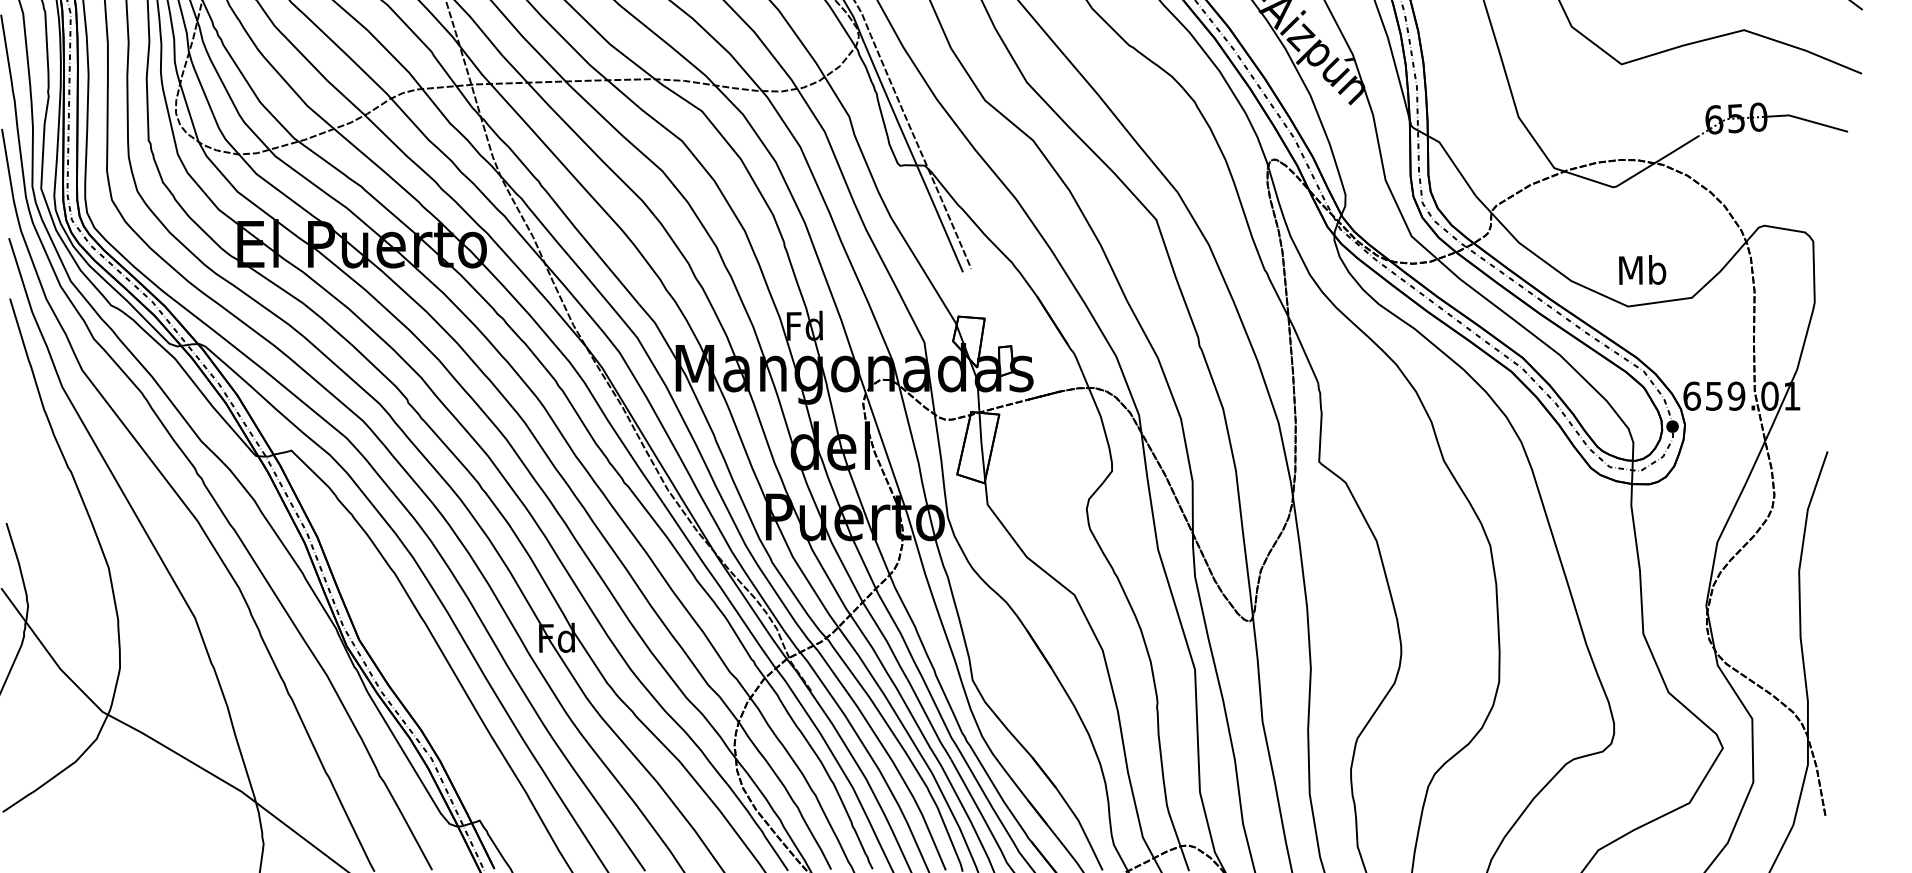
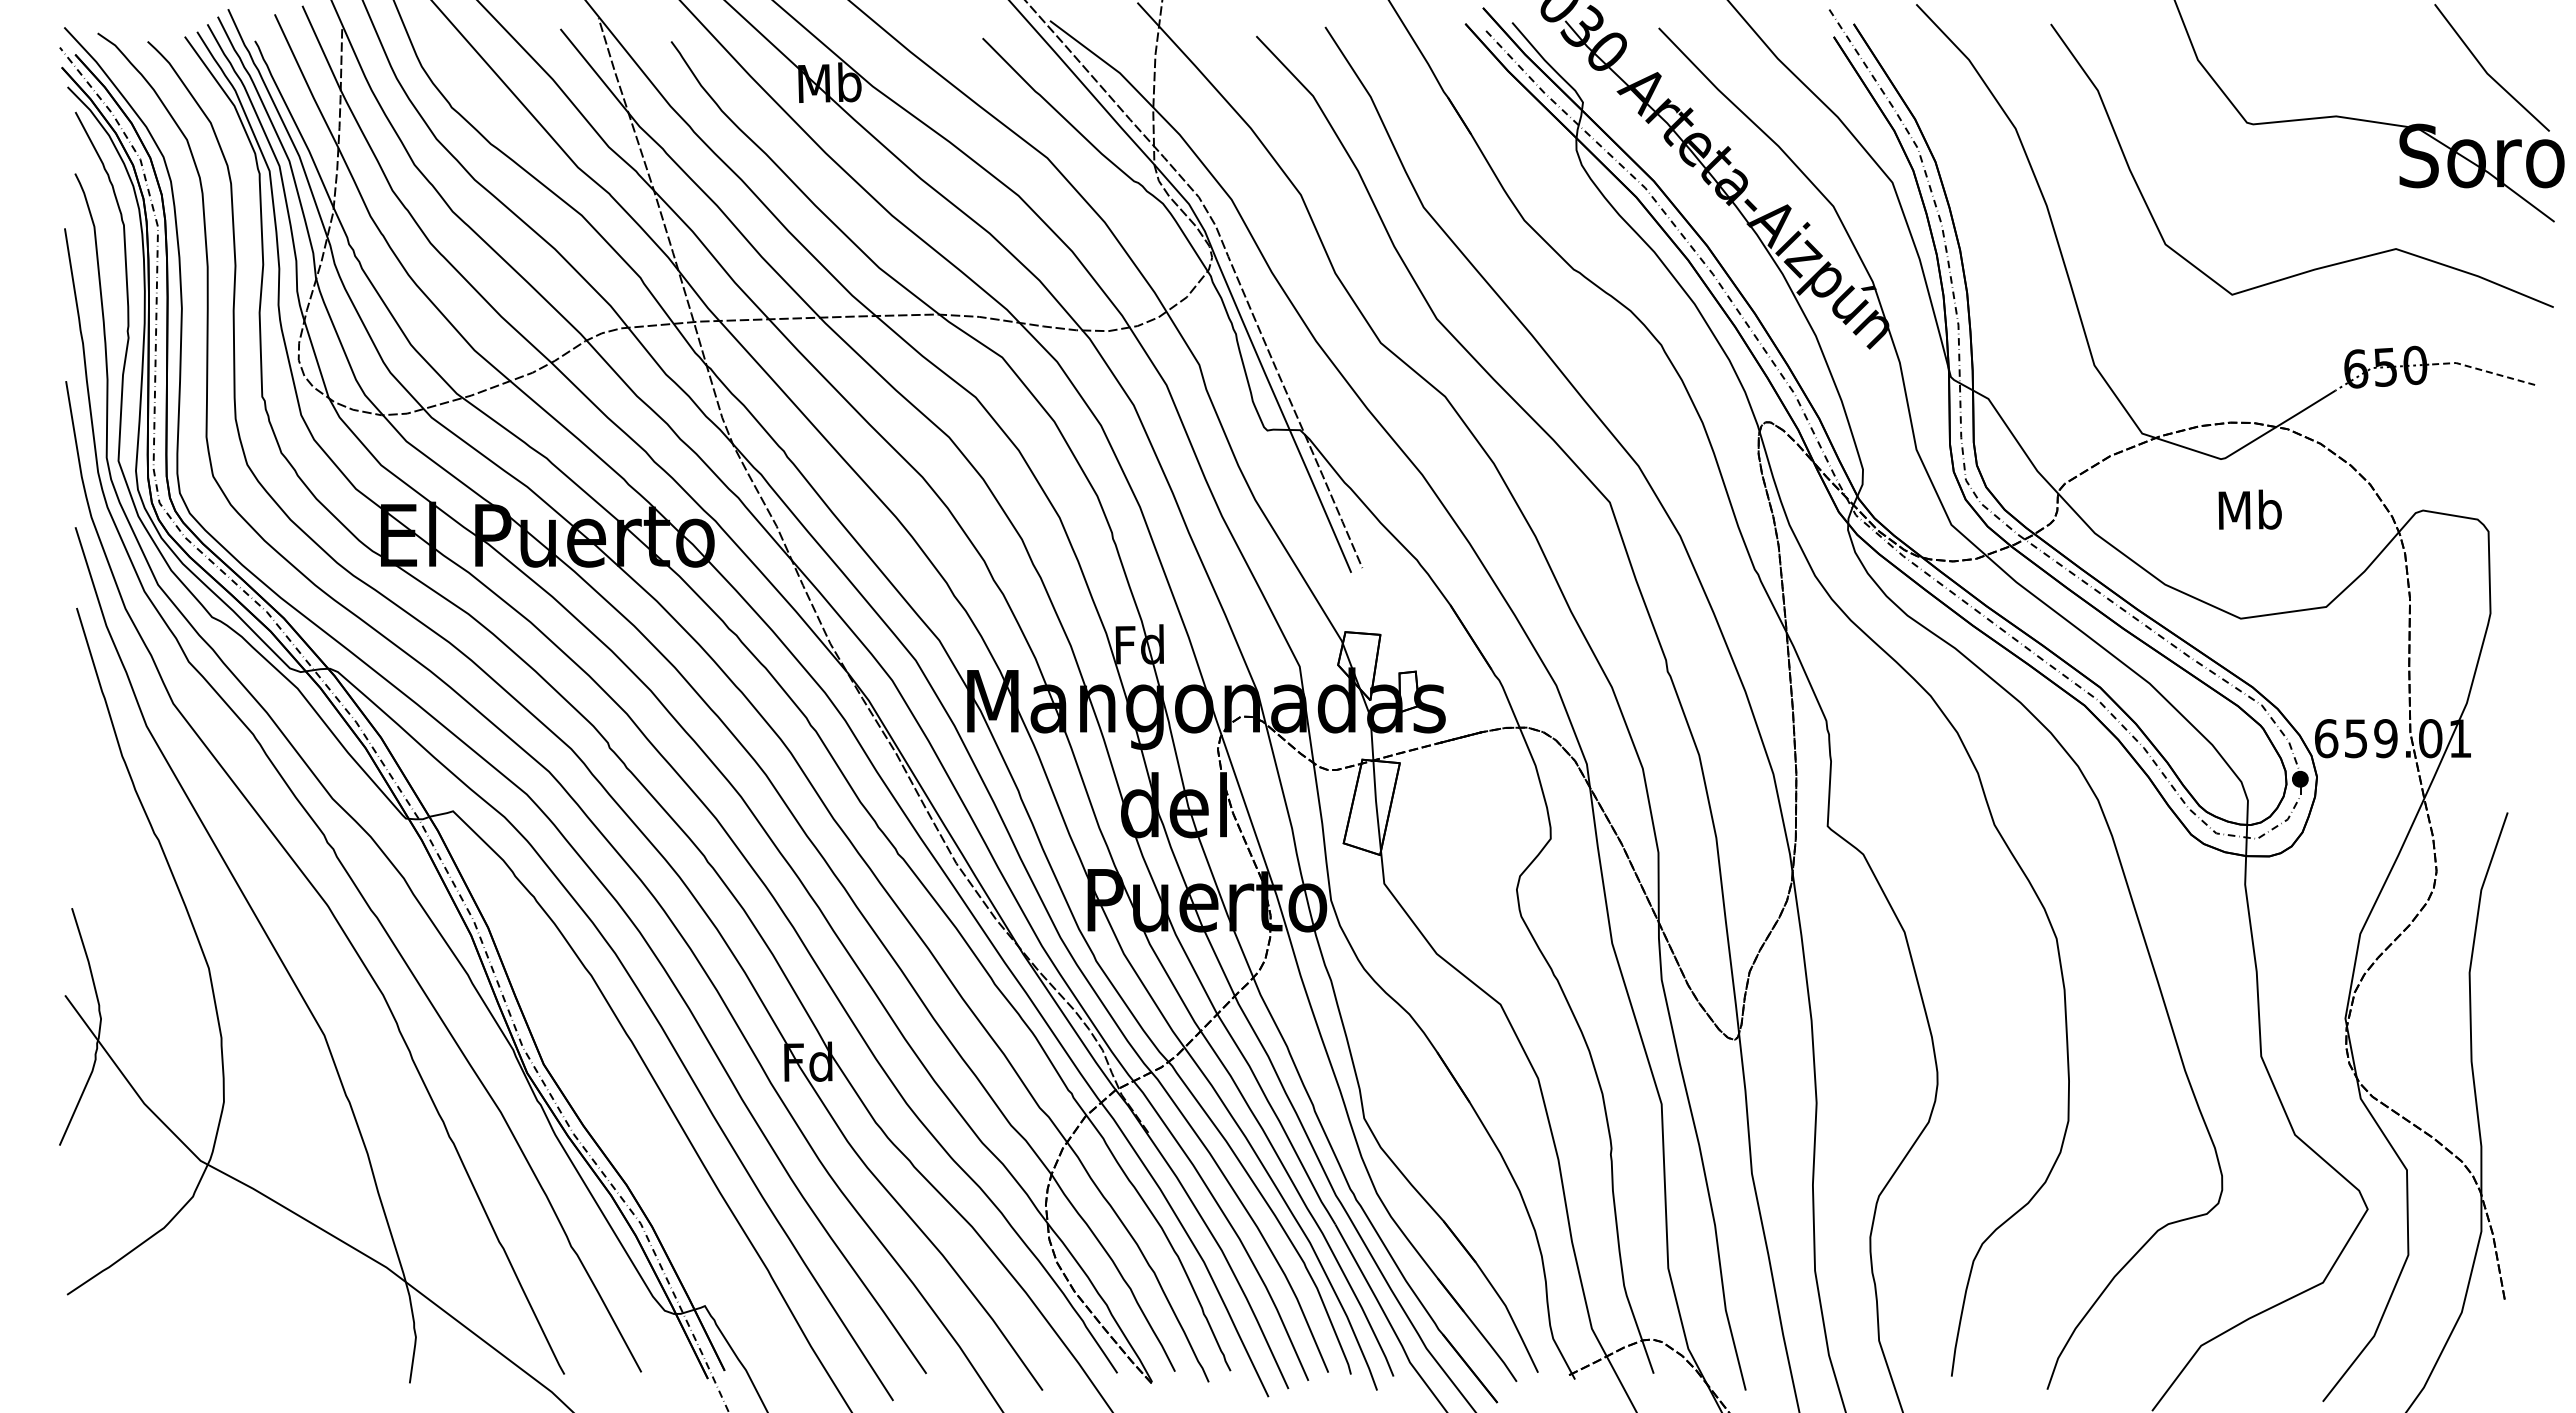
line: (1808, 121) -> (2482, 370), solid -> dashed
text: (1642, 269) -> (2249, 509), moved

